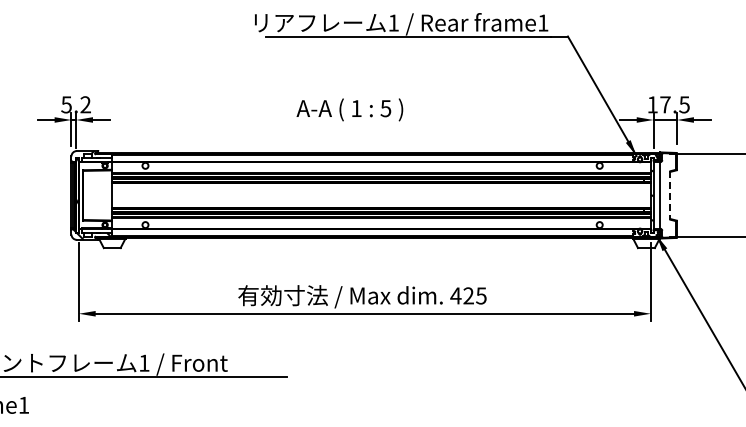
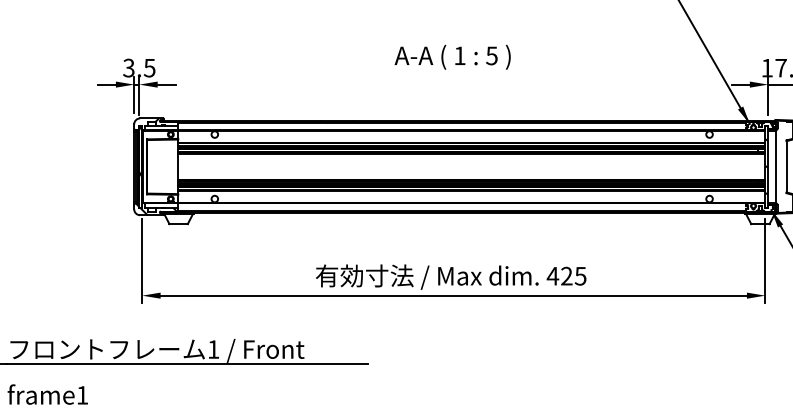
text: (75, 104) -> (138, 67), 5.2 -> 3.5
text: (349, 109) -> (452, 56), moved
line: (670, 195) -> (786, 166), dashed -> solid

